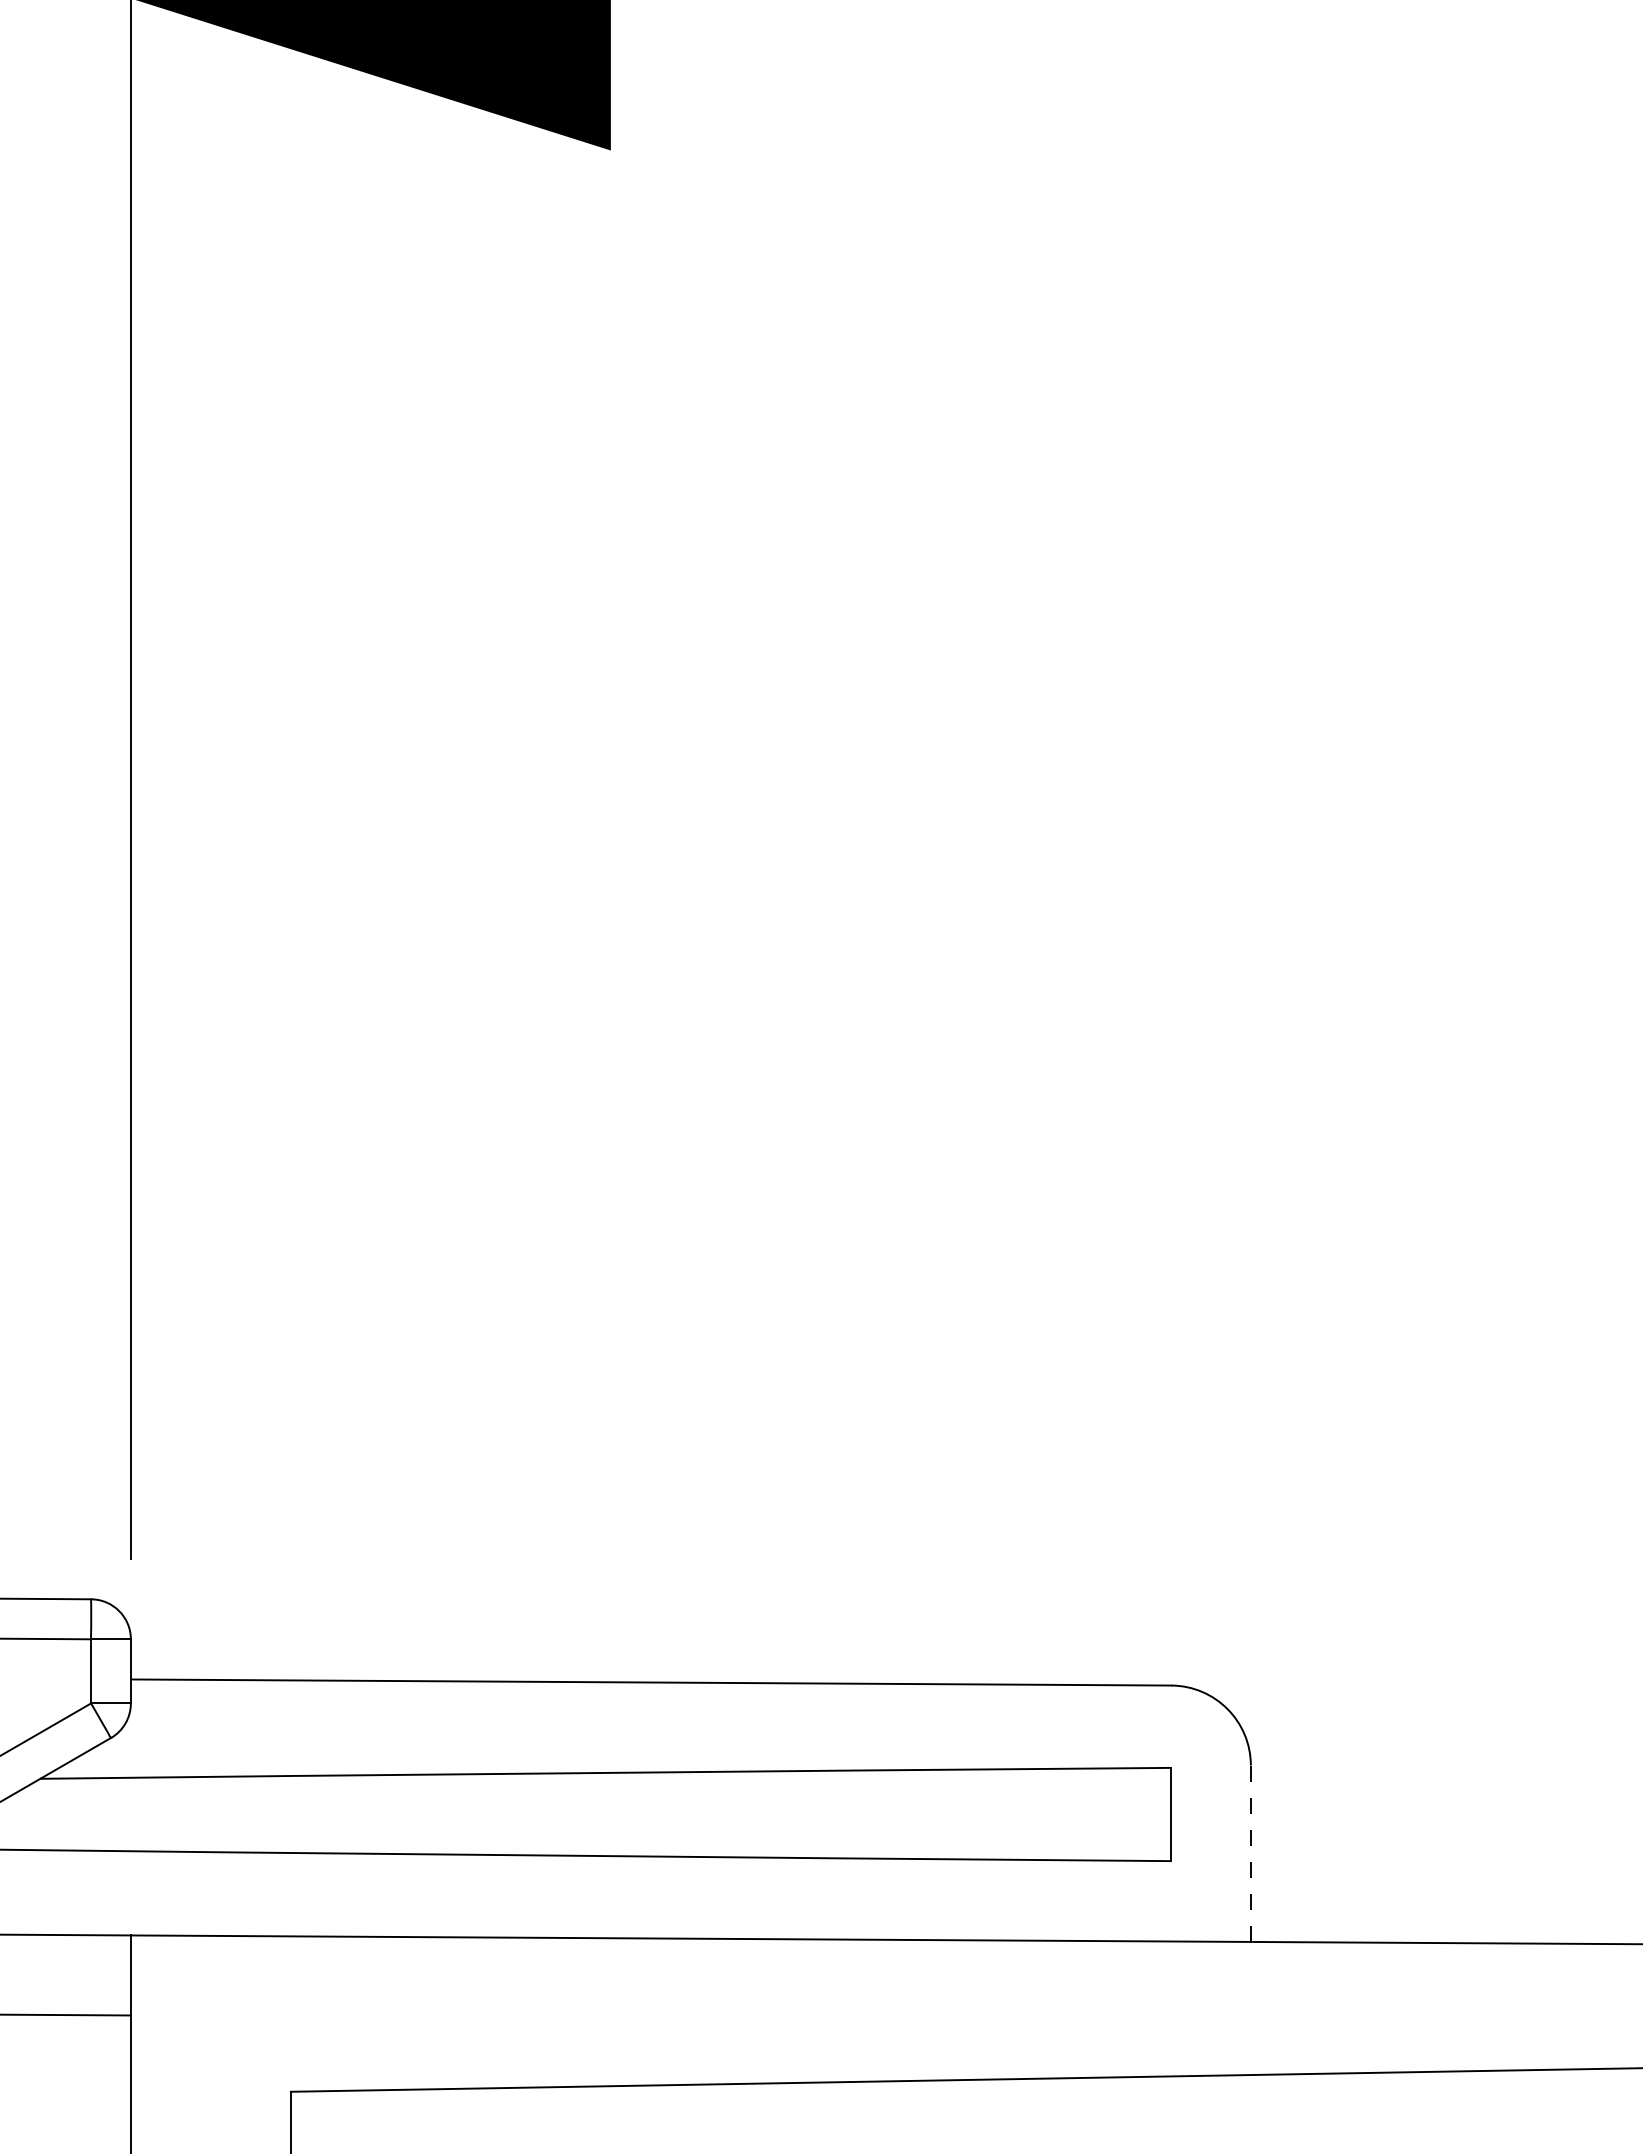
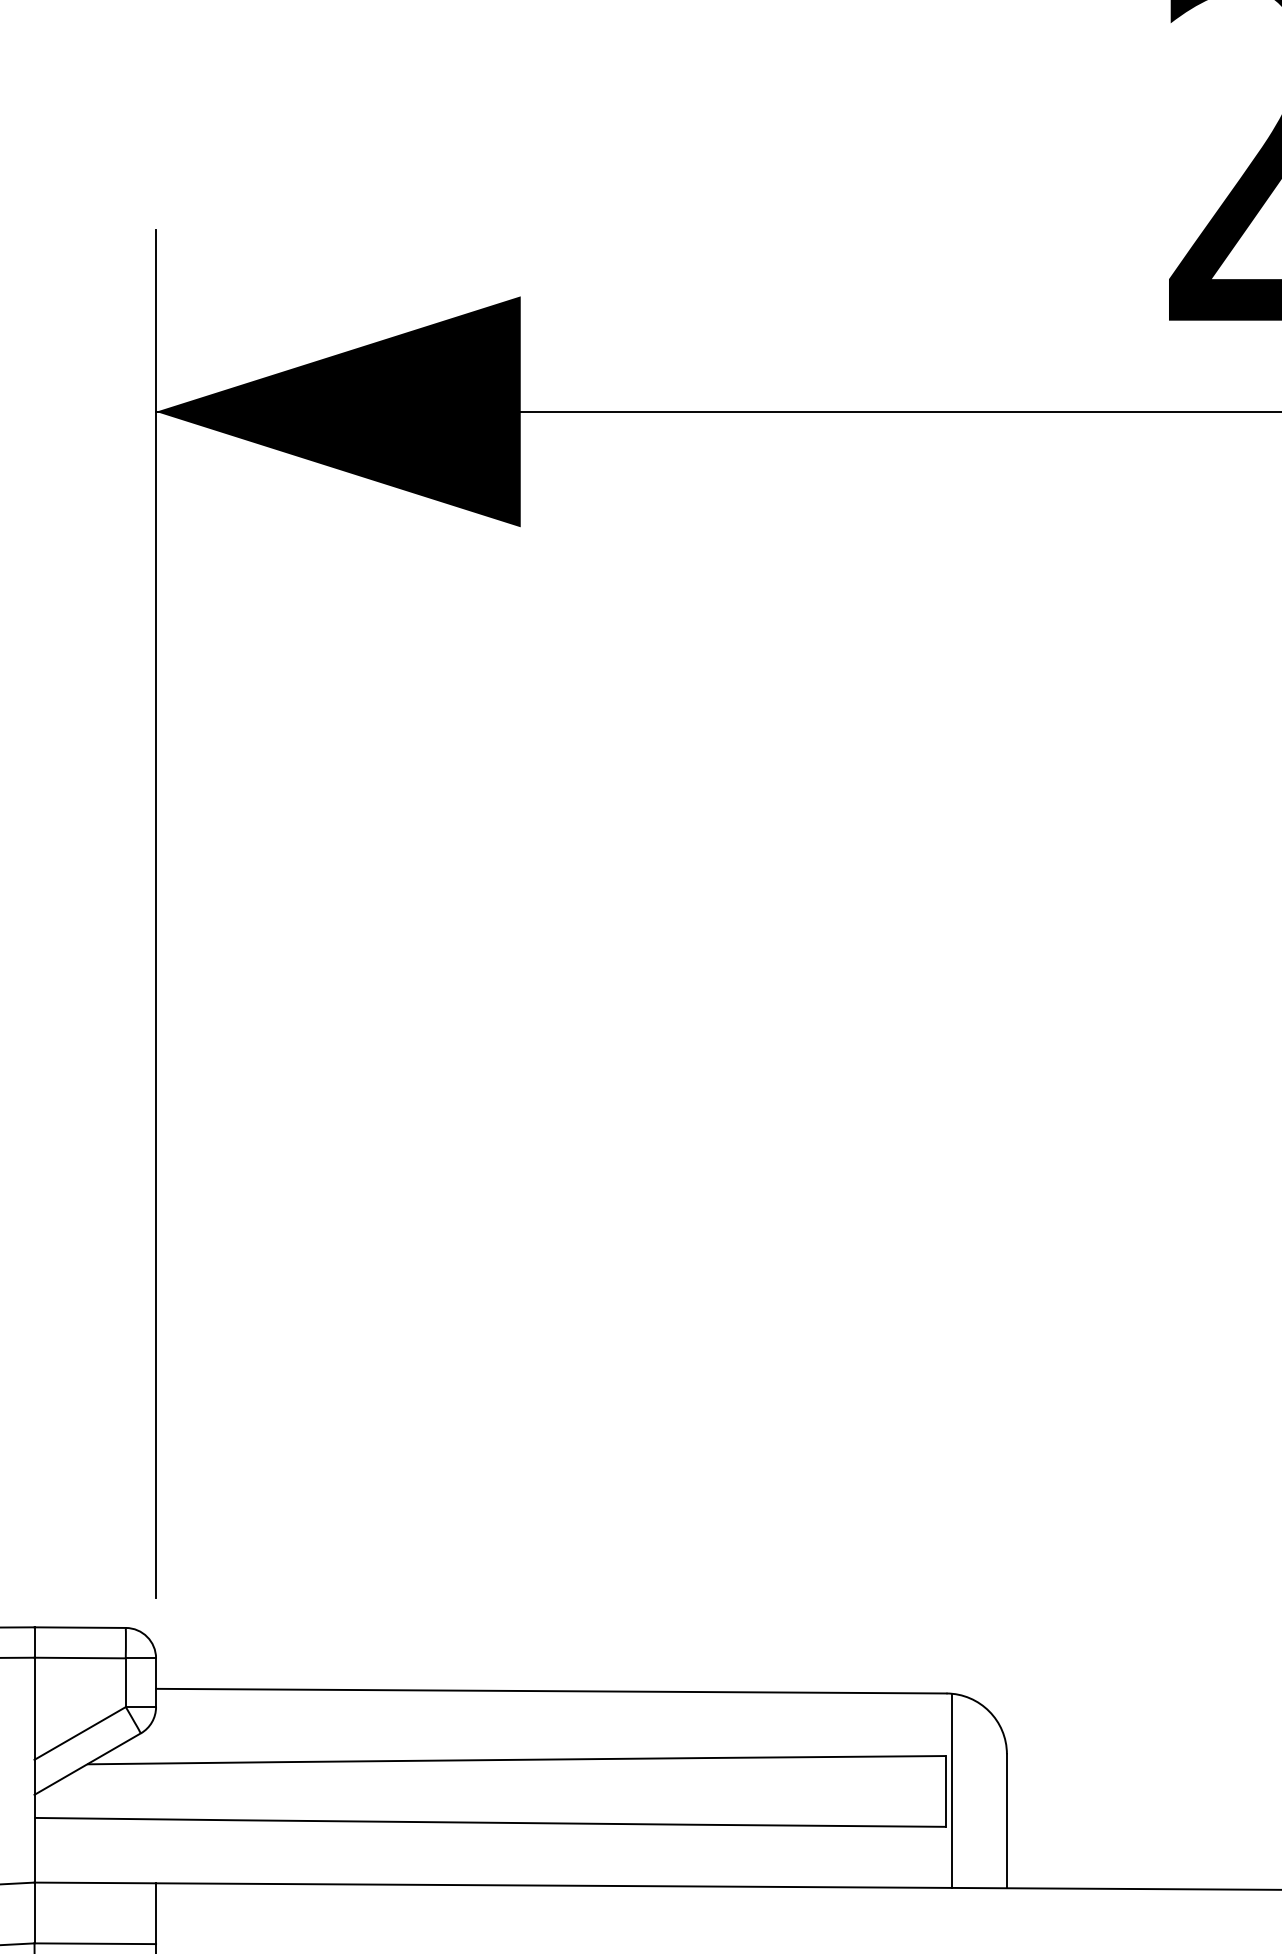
line: (1179, 1813) -> (952, 1790), added
line: (1250, 1854) -> (1006, 1821), dashed -> solid

